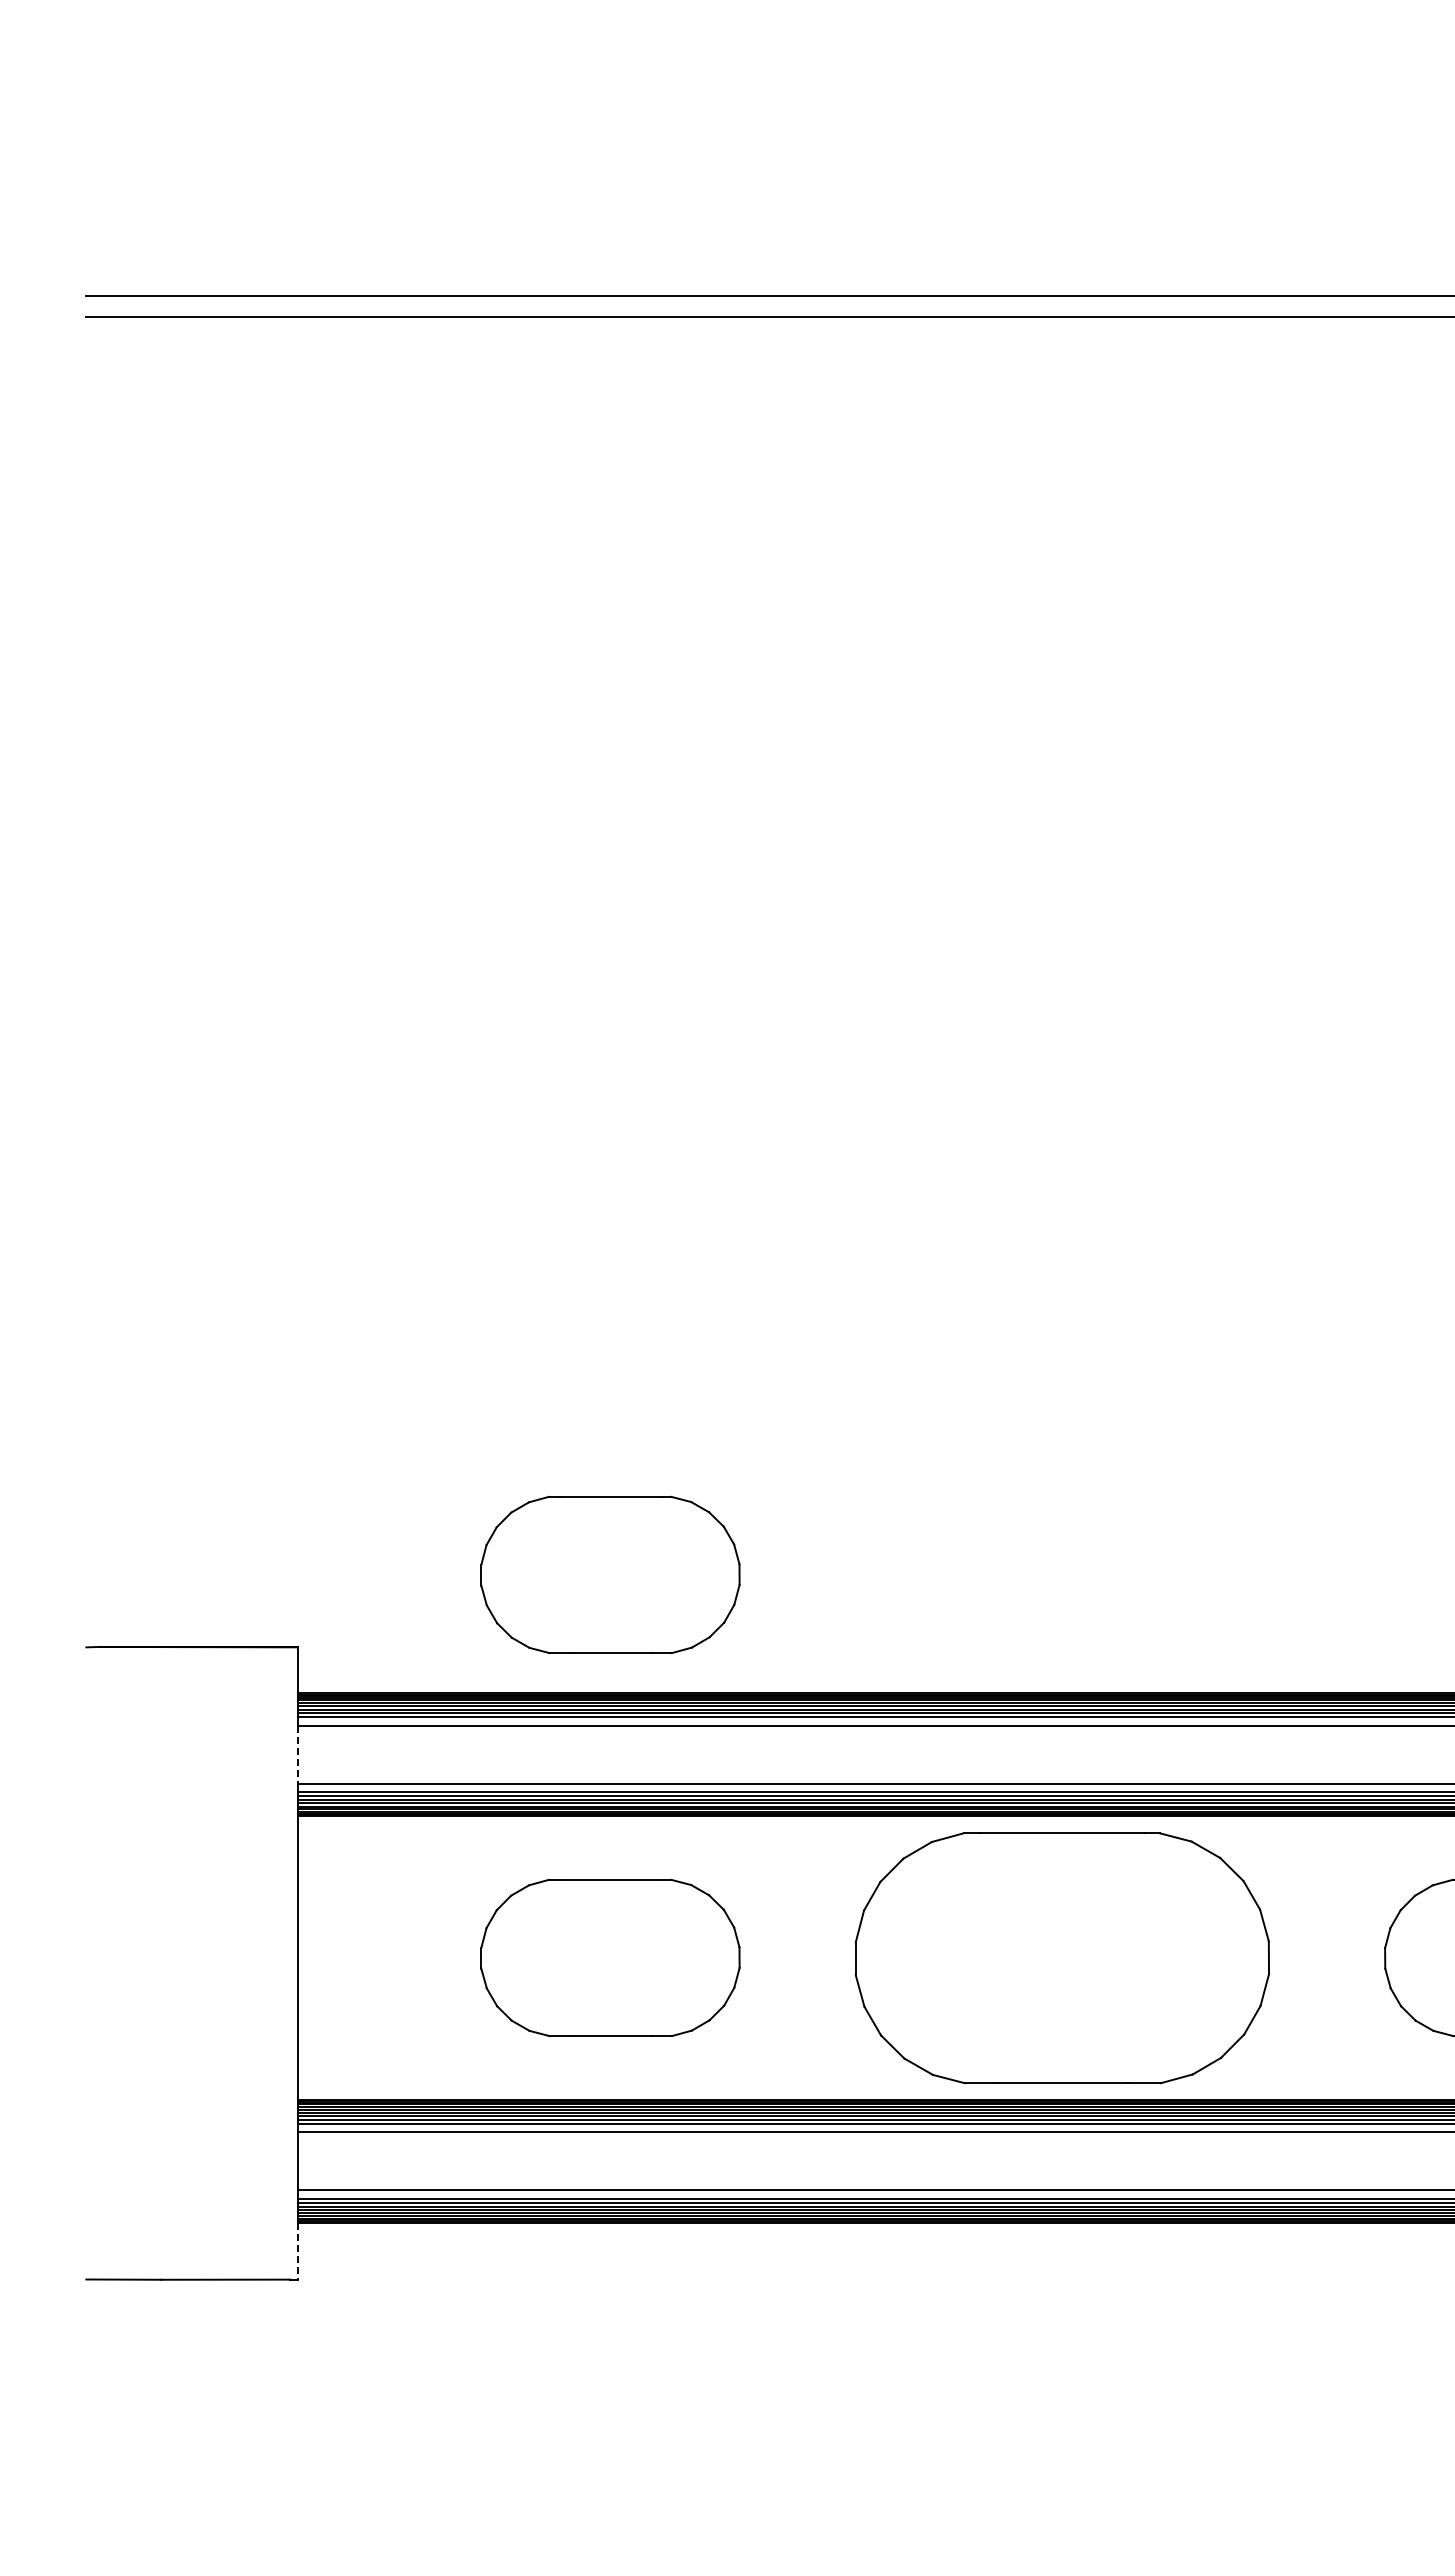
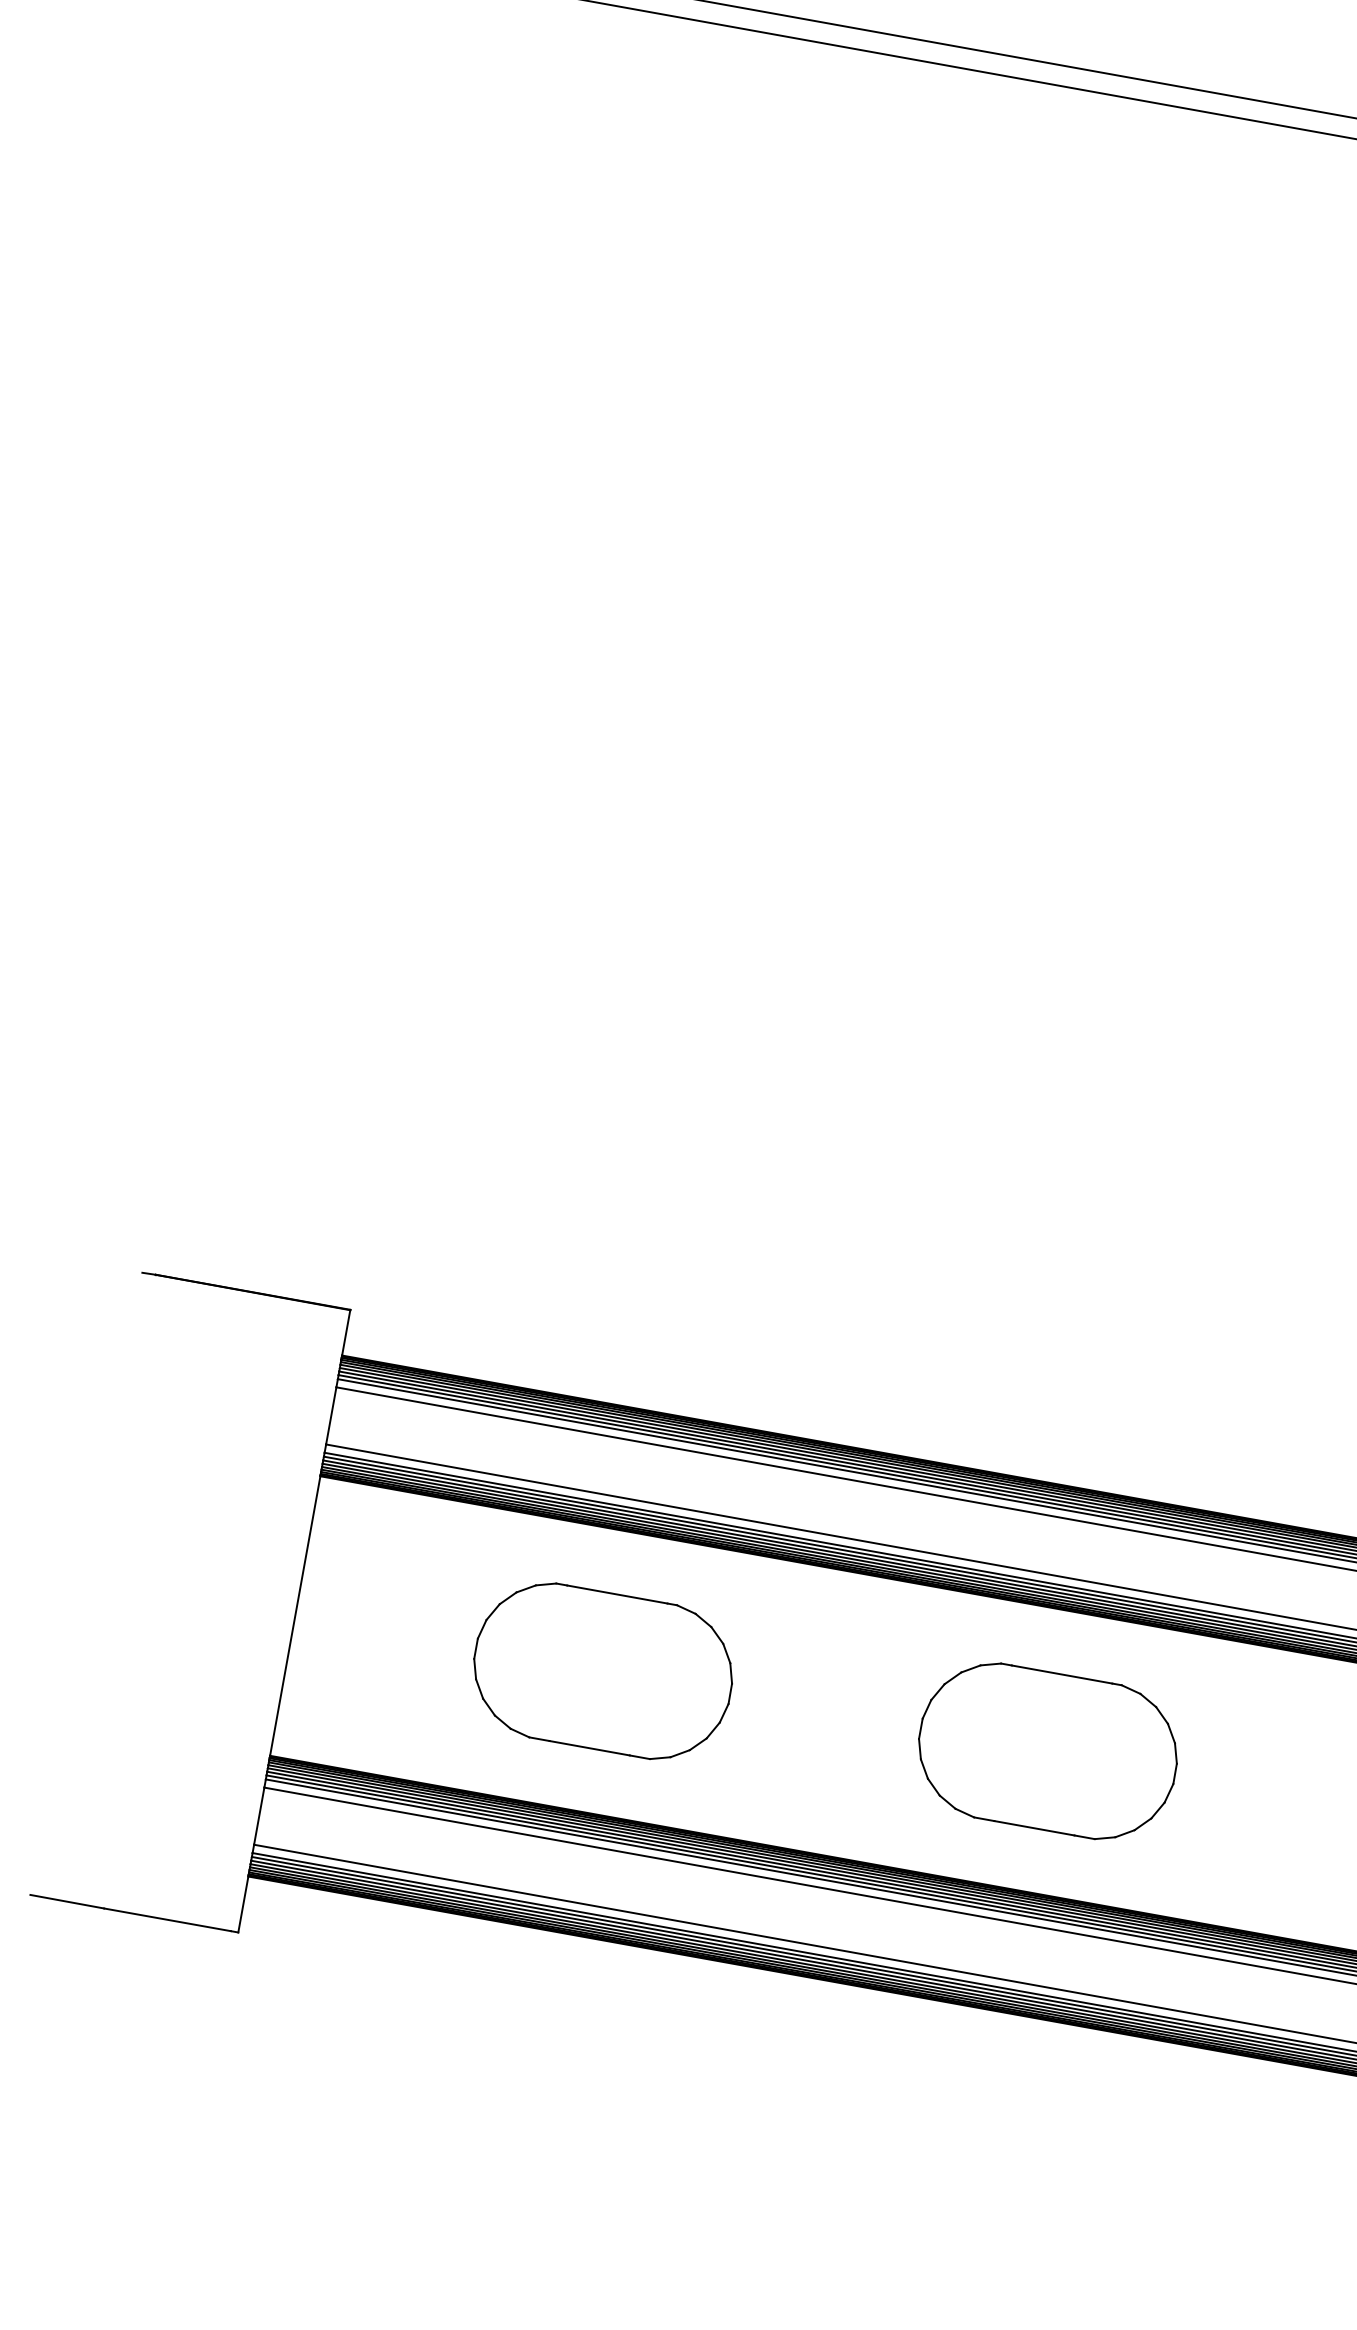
part: (610, 1574) -> (671, 1293), removed
line: (297, 1755) -> (331, 1416), dashed -> solid
part: (1062, 1957) -> (1048, 1750), size x0.62
line: (297, 2251) -> (243, 1904), dashed -> solid

